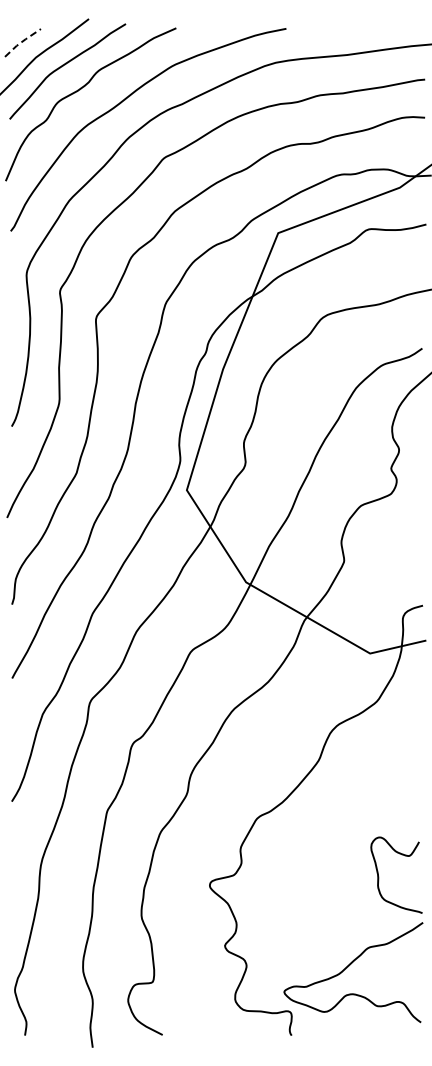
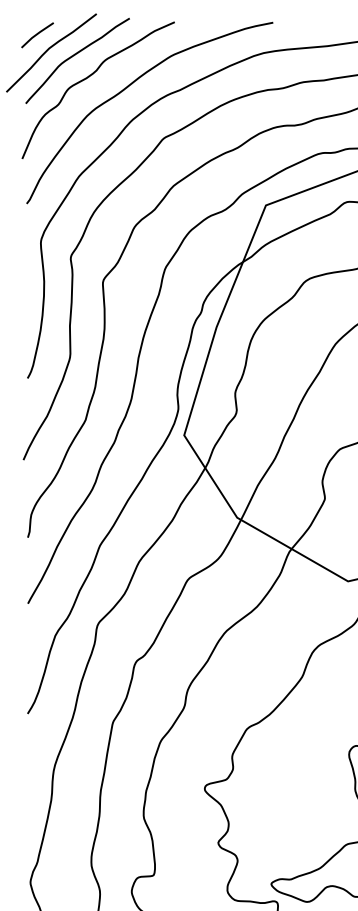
line: (21, 42) -> (36, 34), dashed -> solid

